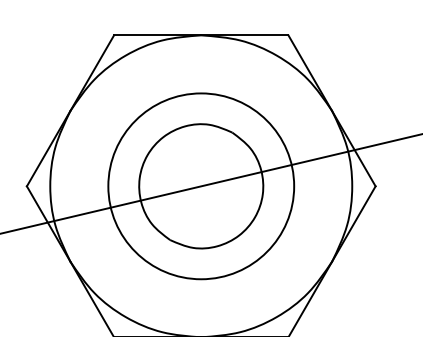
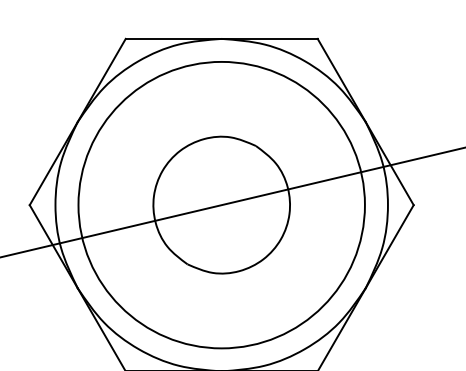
circle: (201, 185) -> (221, 204), size x1.4

